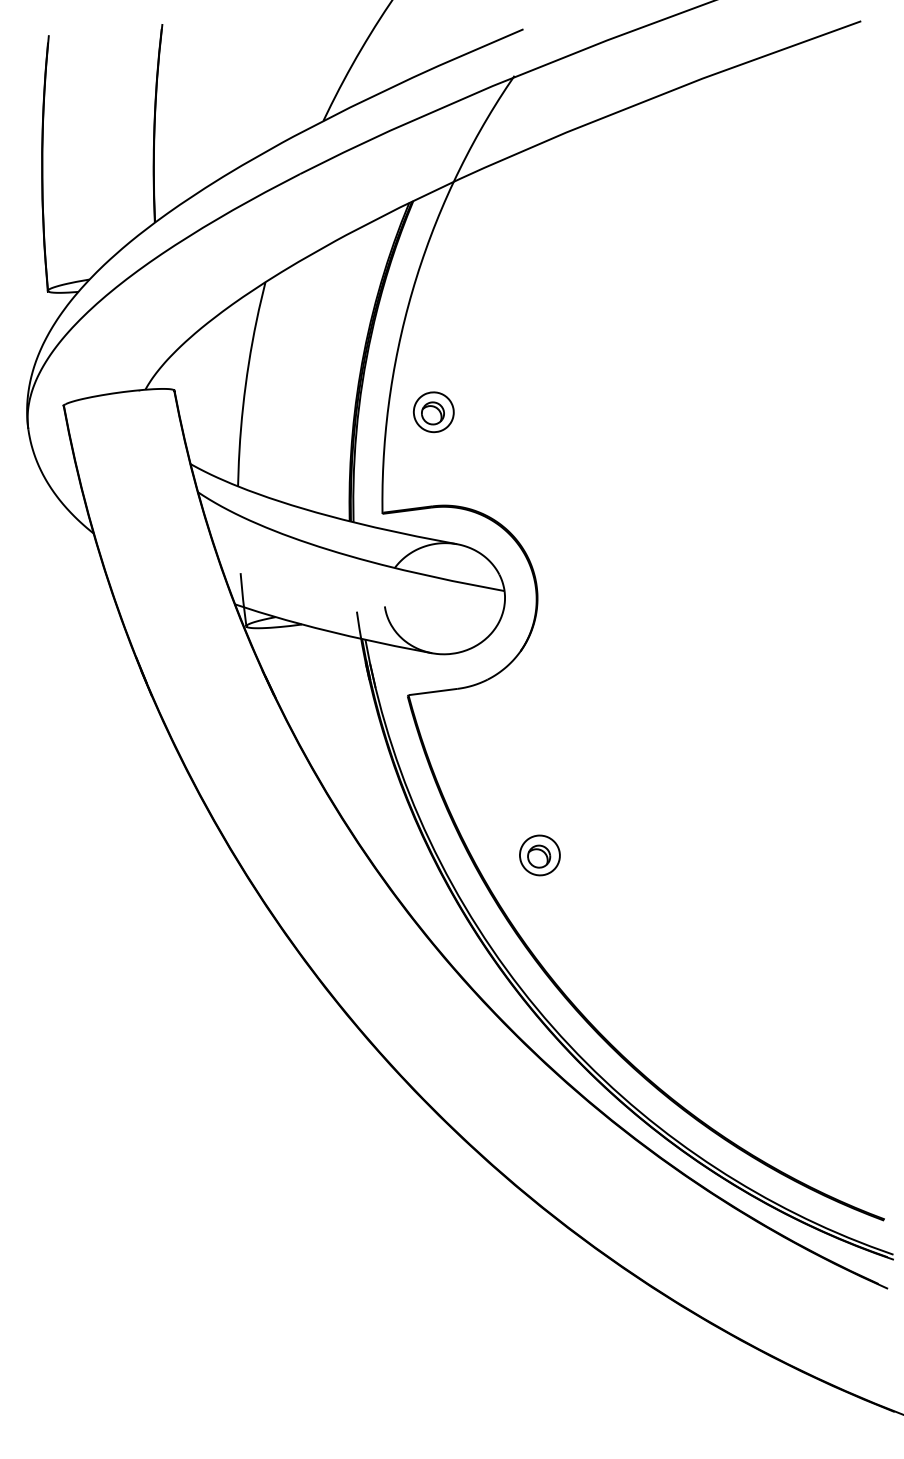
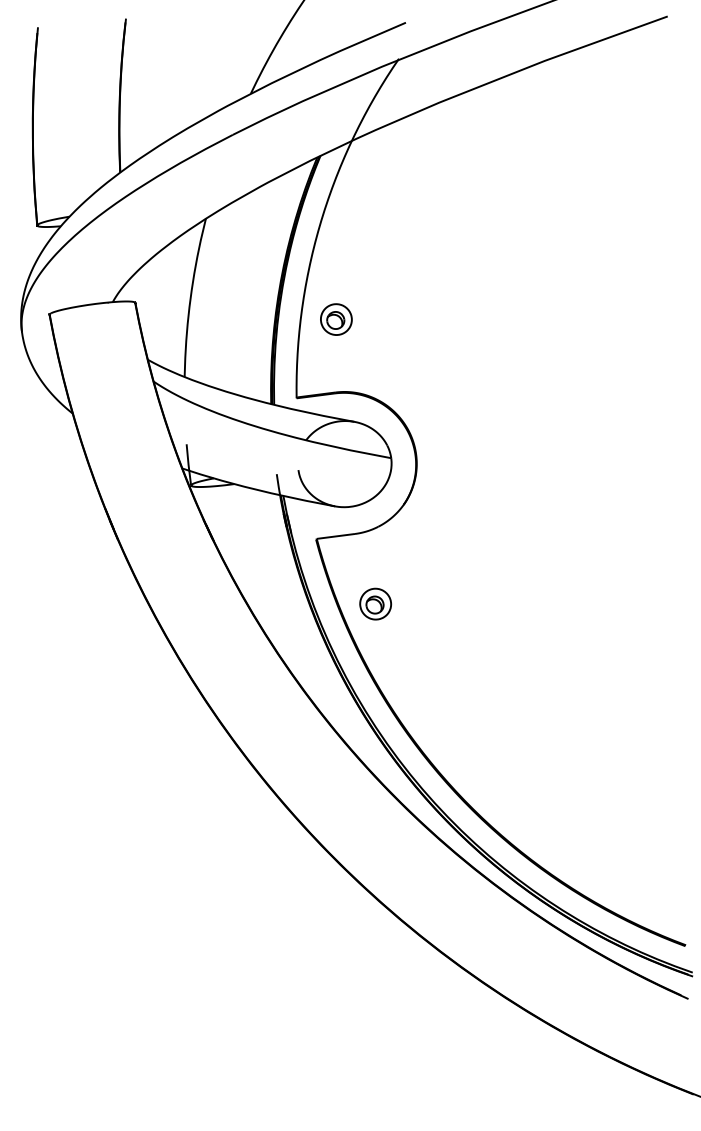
part: (539, 854) -> (375, 603), moved

